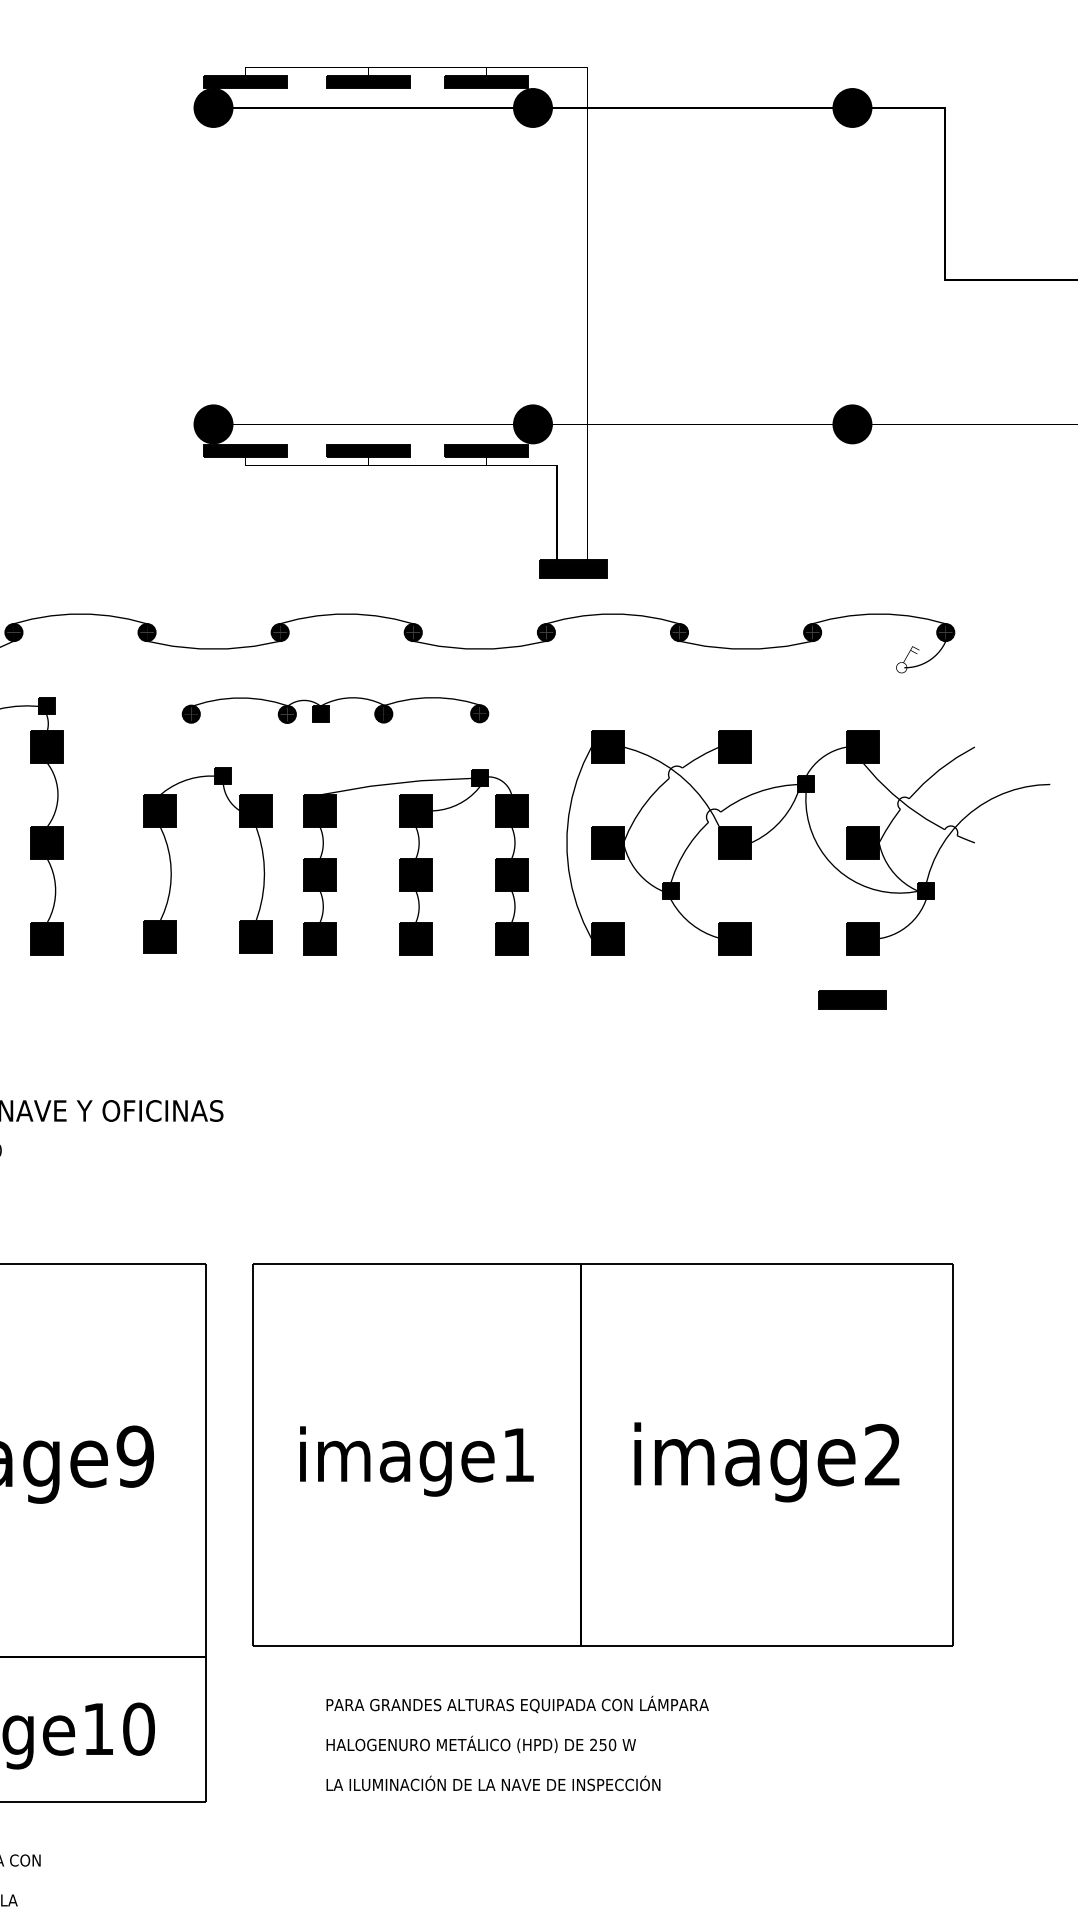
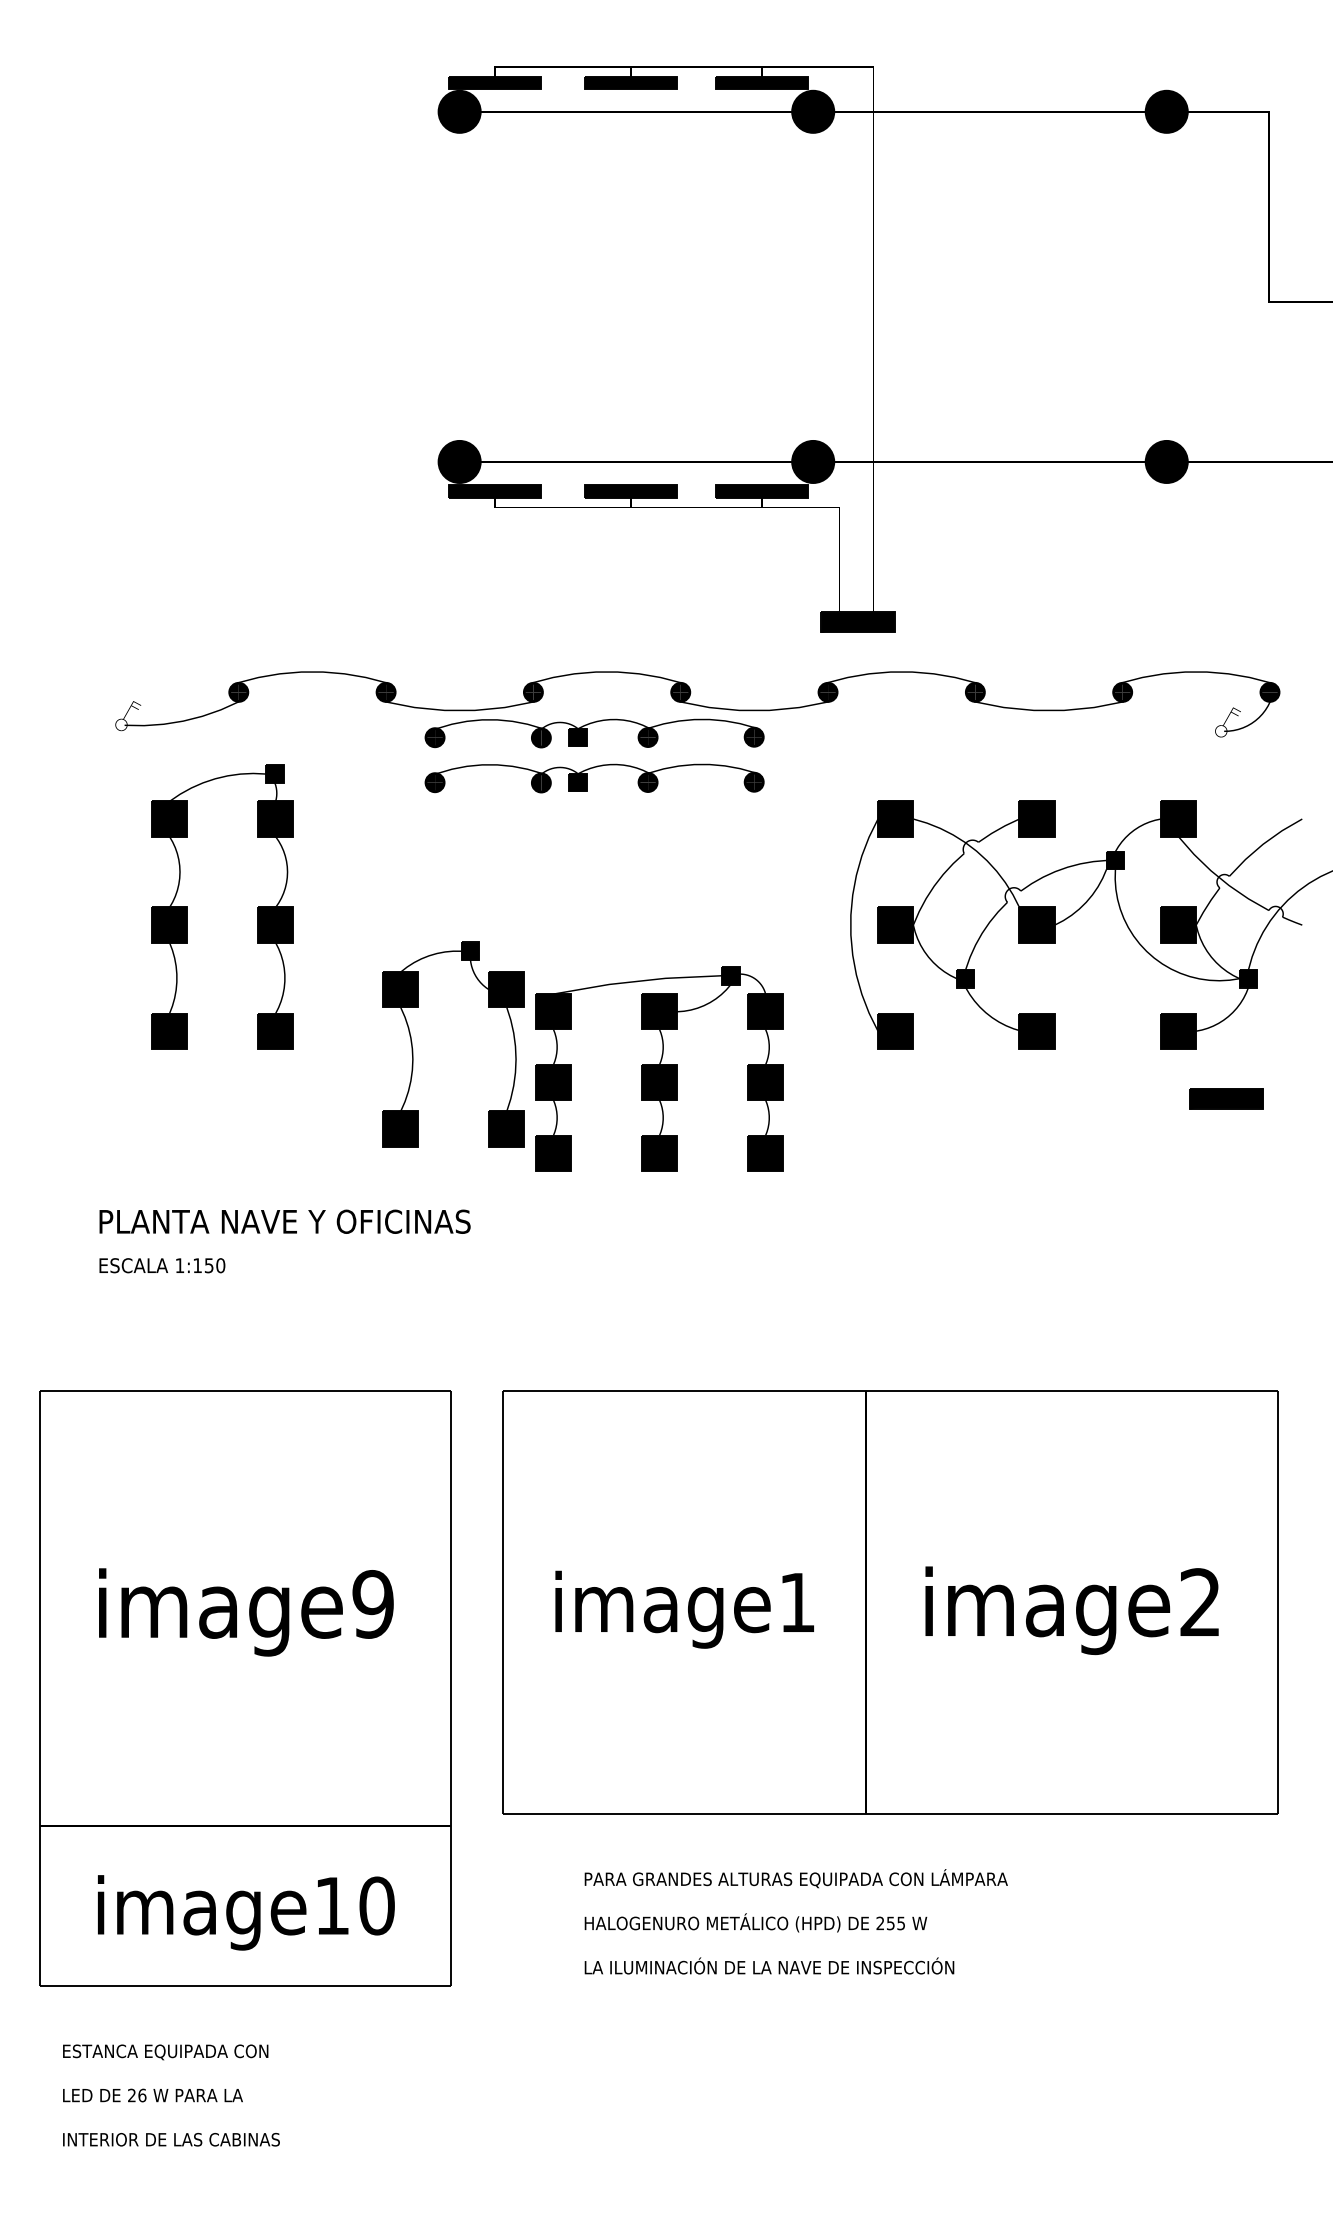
part: (329, 669) -> (587, 733), added
part: (415, 862) -> (659, 1068), moved
part: (171, 864) -> (413, 1049), moved
part: (852, 999) -> (1226, 1098), moved
text: (612, 1745) -> (901, 1923), 250 -> 255

